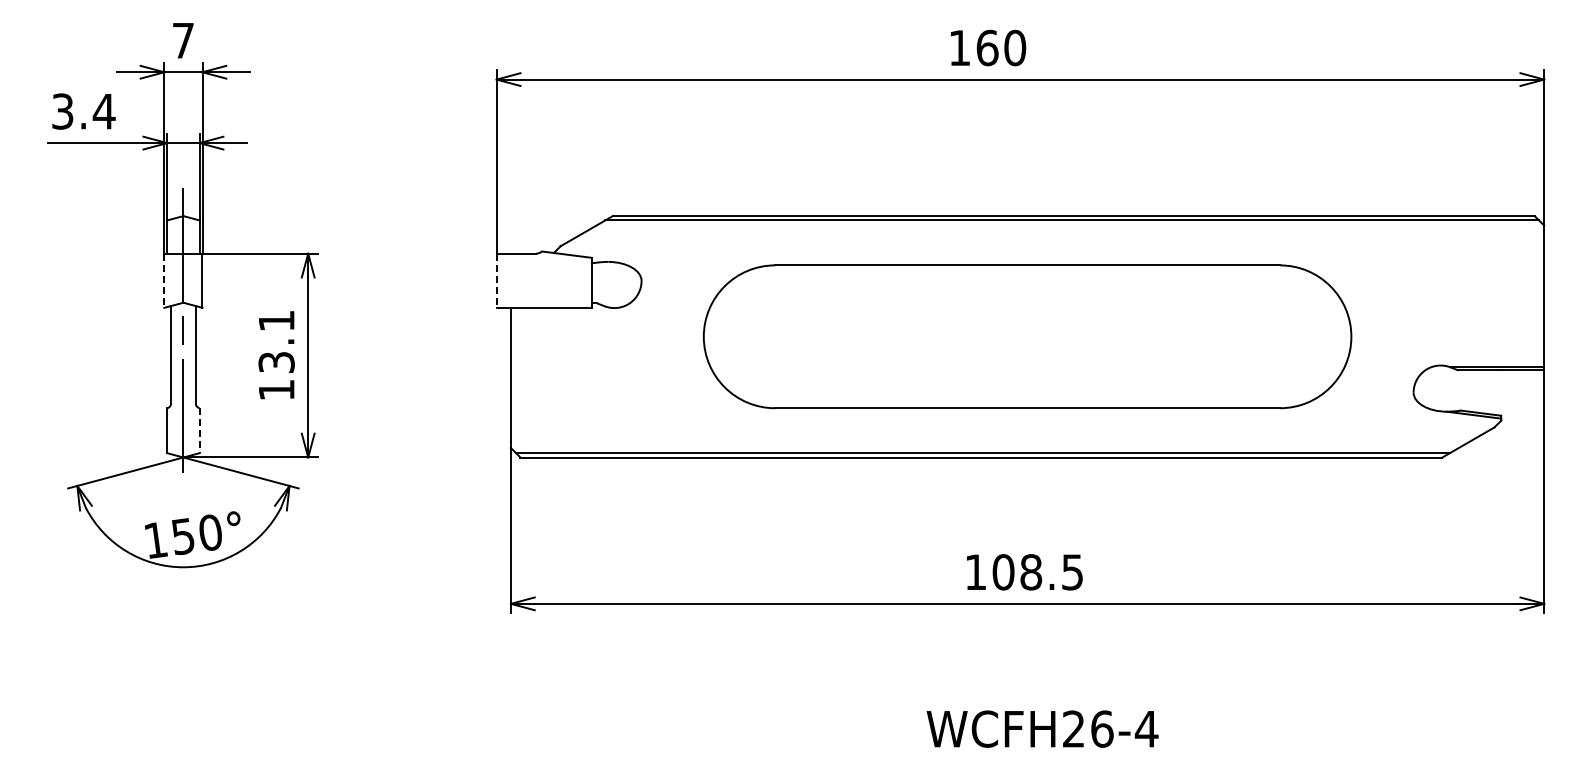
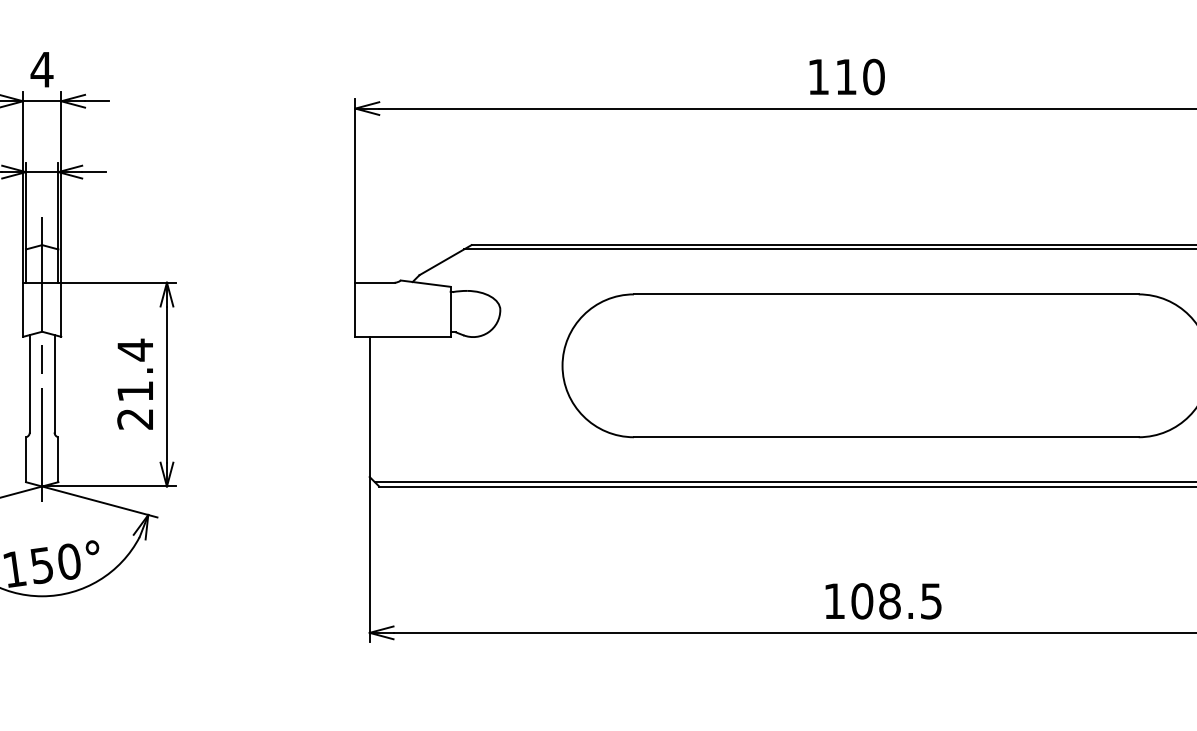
text: (182, 40) -> (41, 69), 7 -> 4
text: (987, 47) -> (846, 76), 160 -> 110
line: (164, 281) -> (23, 310), dashed -> solid
line: (496, 281) -> (355, 310), dashed -> solid
text: (276, 354) -> (135, 383), 13.1 -> 21.4
line: (199, 431) -> (58, 460), dashed -> solid

